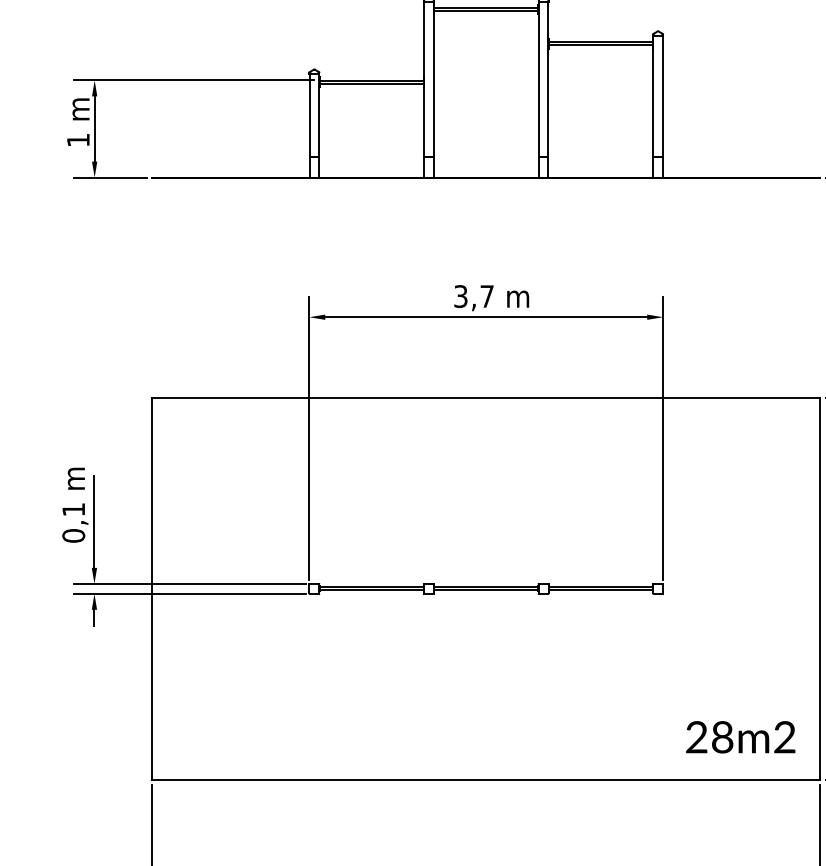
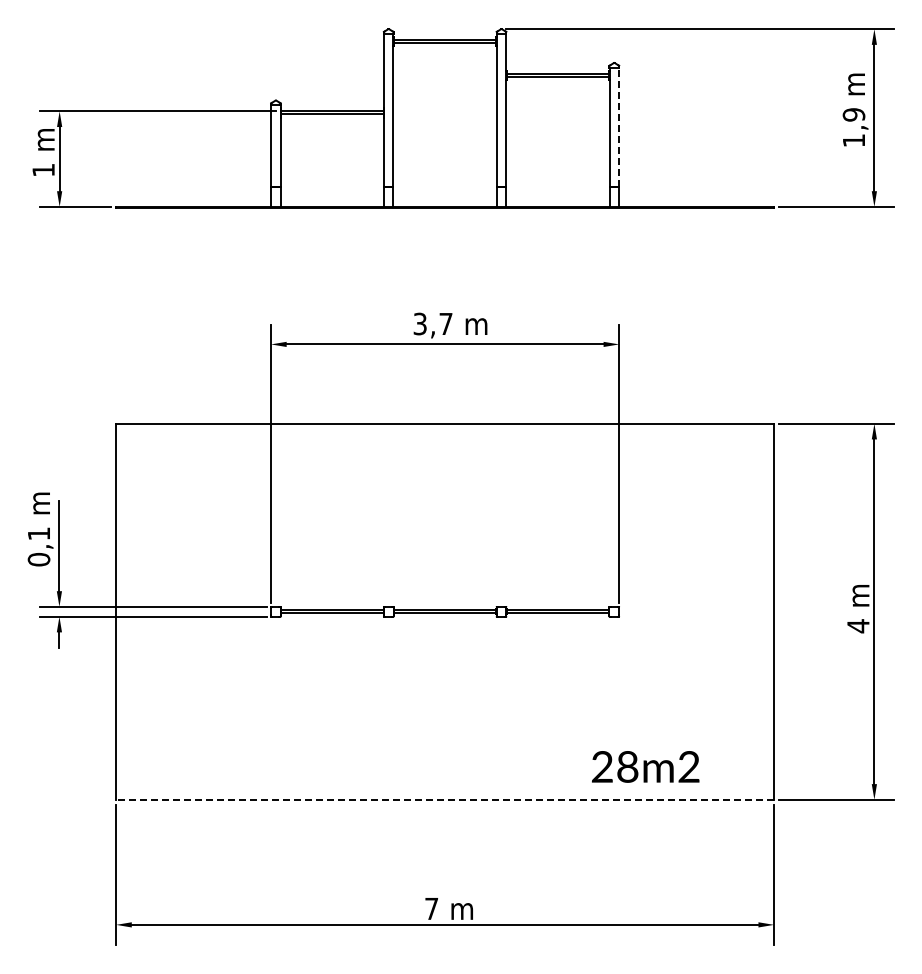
line: (663, 96) -> (619, 127), solid -> dashed
text: (740, 736) -> (645, 766), moved
line: (486, 779) -> (445, 799), solid -> dashed

